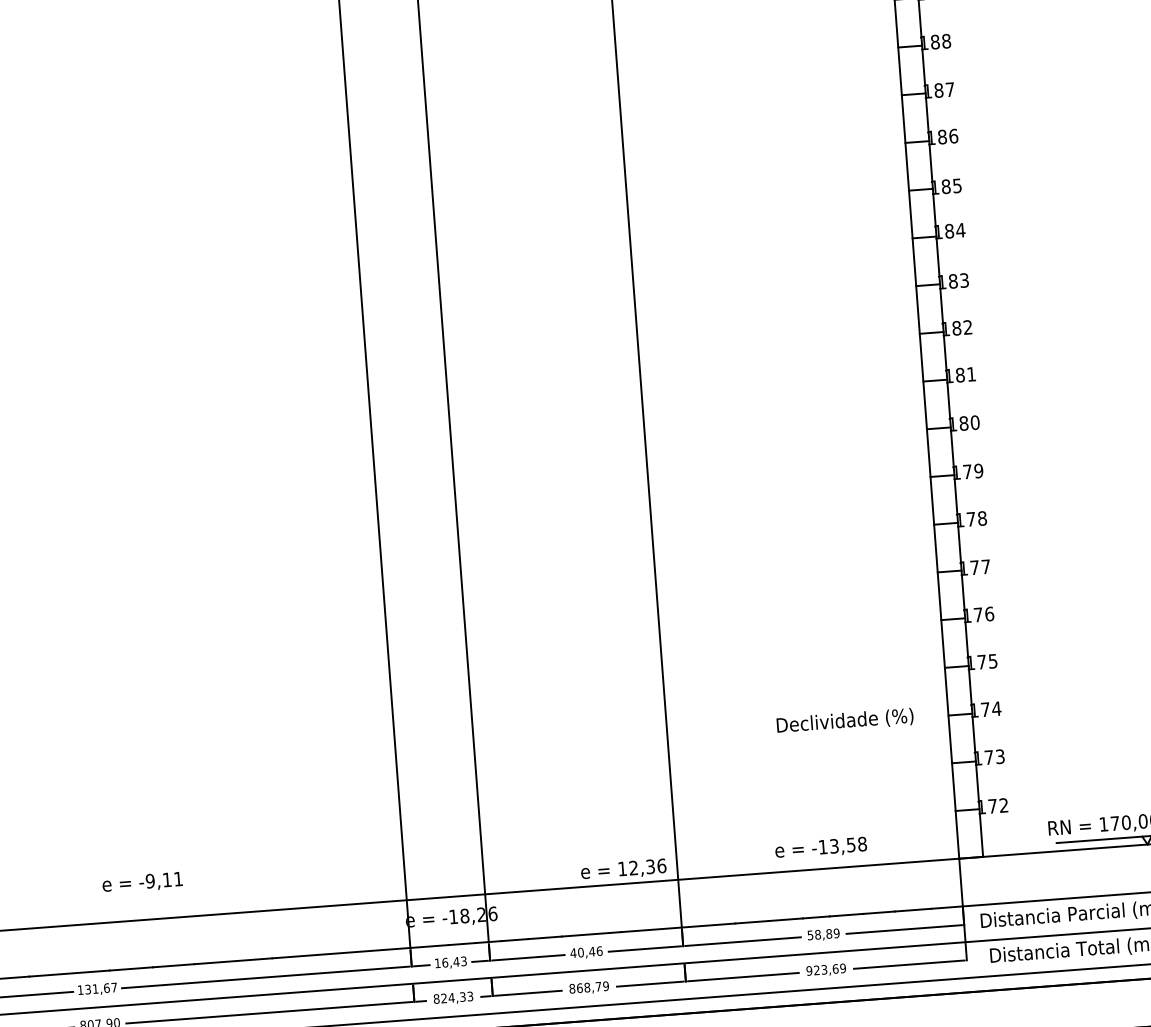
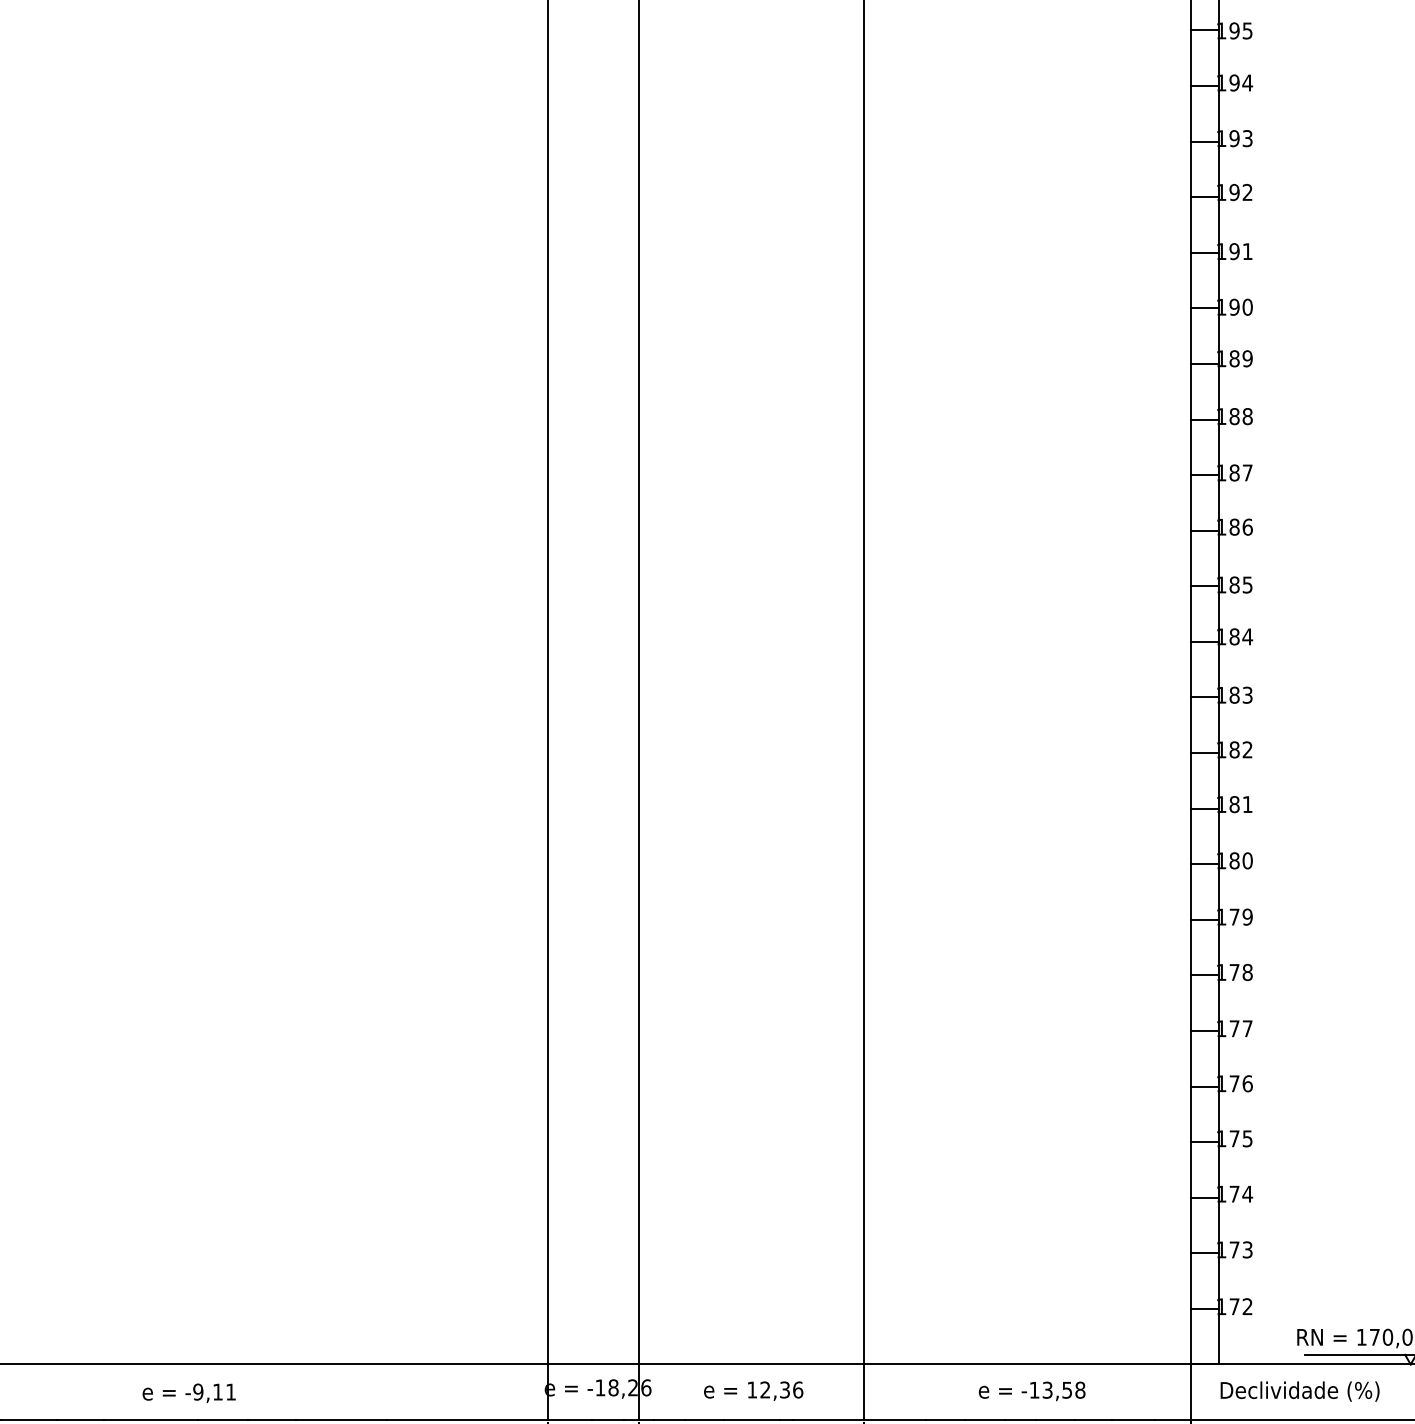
text: (844, 721) -> (1299, 1391), moved
text: (820, 848) -> (1031, 1391), moved
text: (623, 869) -> (753, 1390), moved
text: (141, 882) -> (188, 1392), moved

